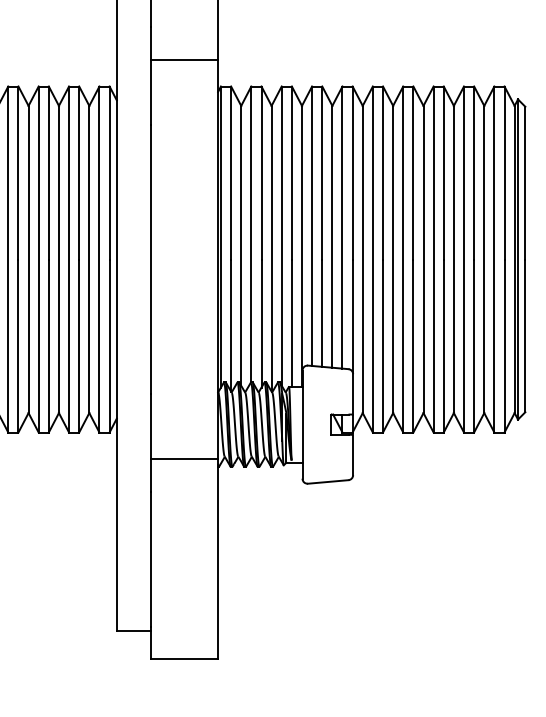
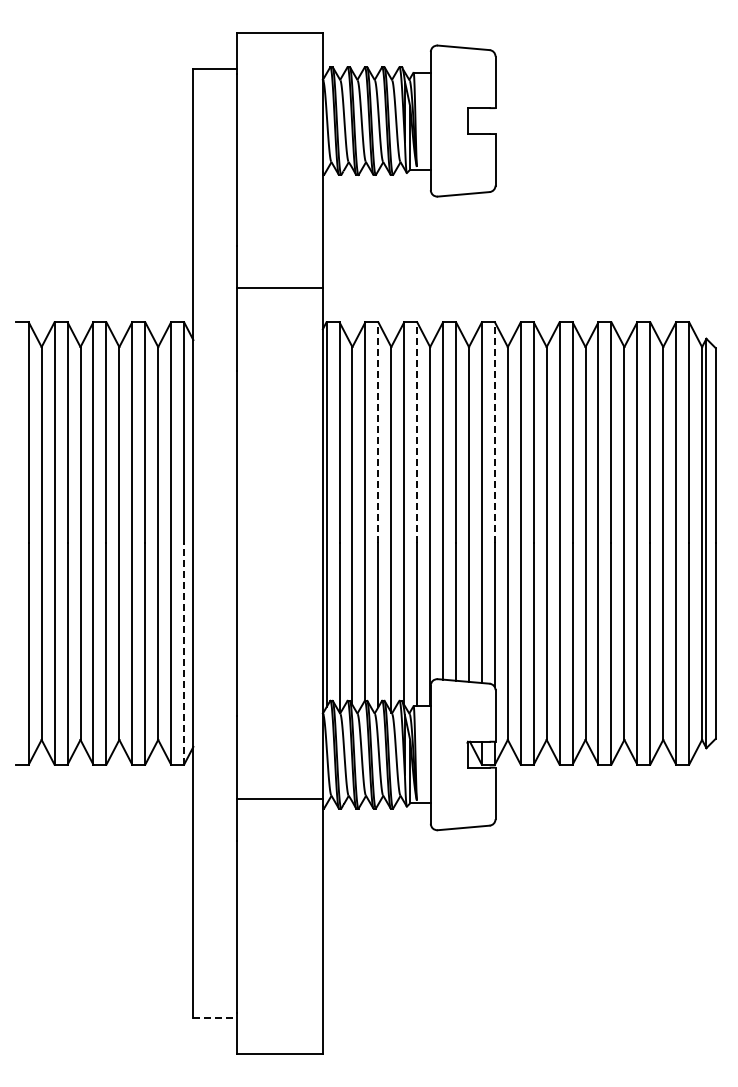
line: (261, 172) -> (378, 432), solid -> dashed
line: (292, 172) -> (417, 432), solid -> dashed
line: (352, 172) -> (494, 432), solid -> dashed
line: (109, 346) -> (184, 654), solid -> dashed
line: (133, 630) -> (214, 1018), solid -> dashed

